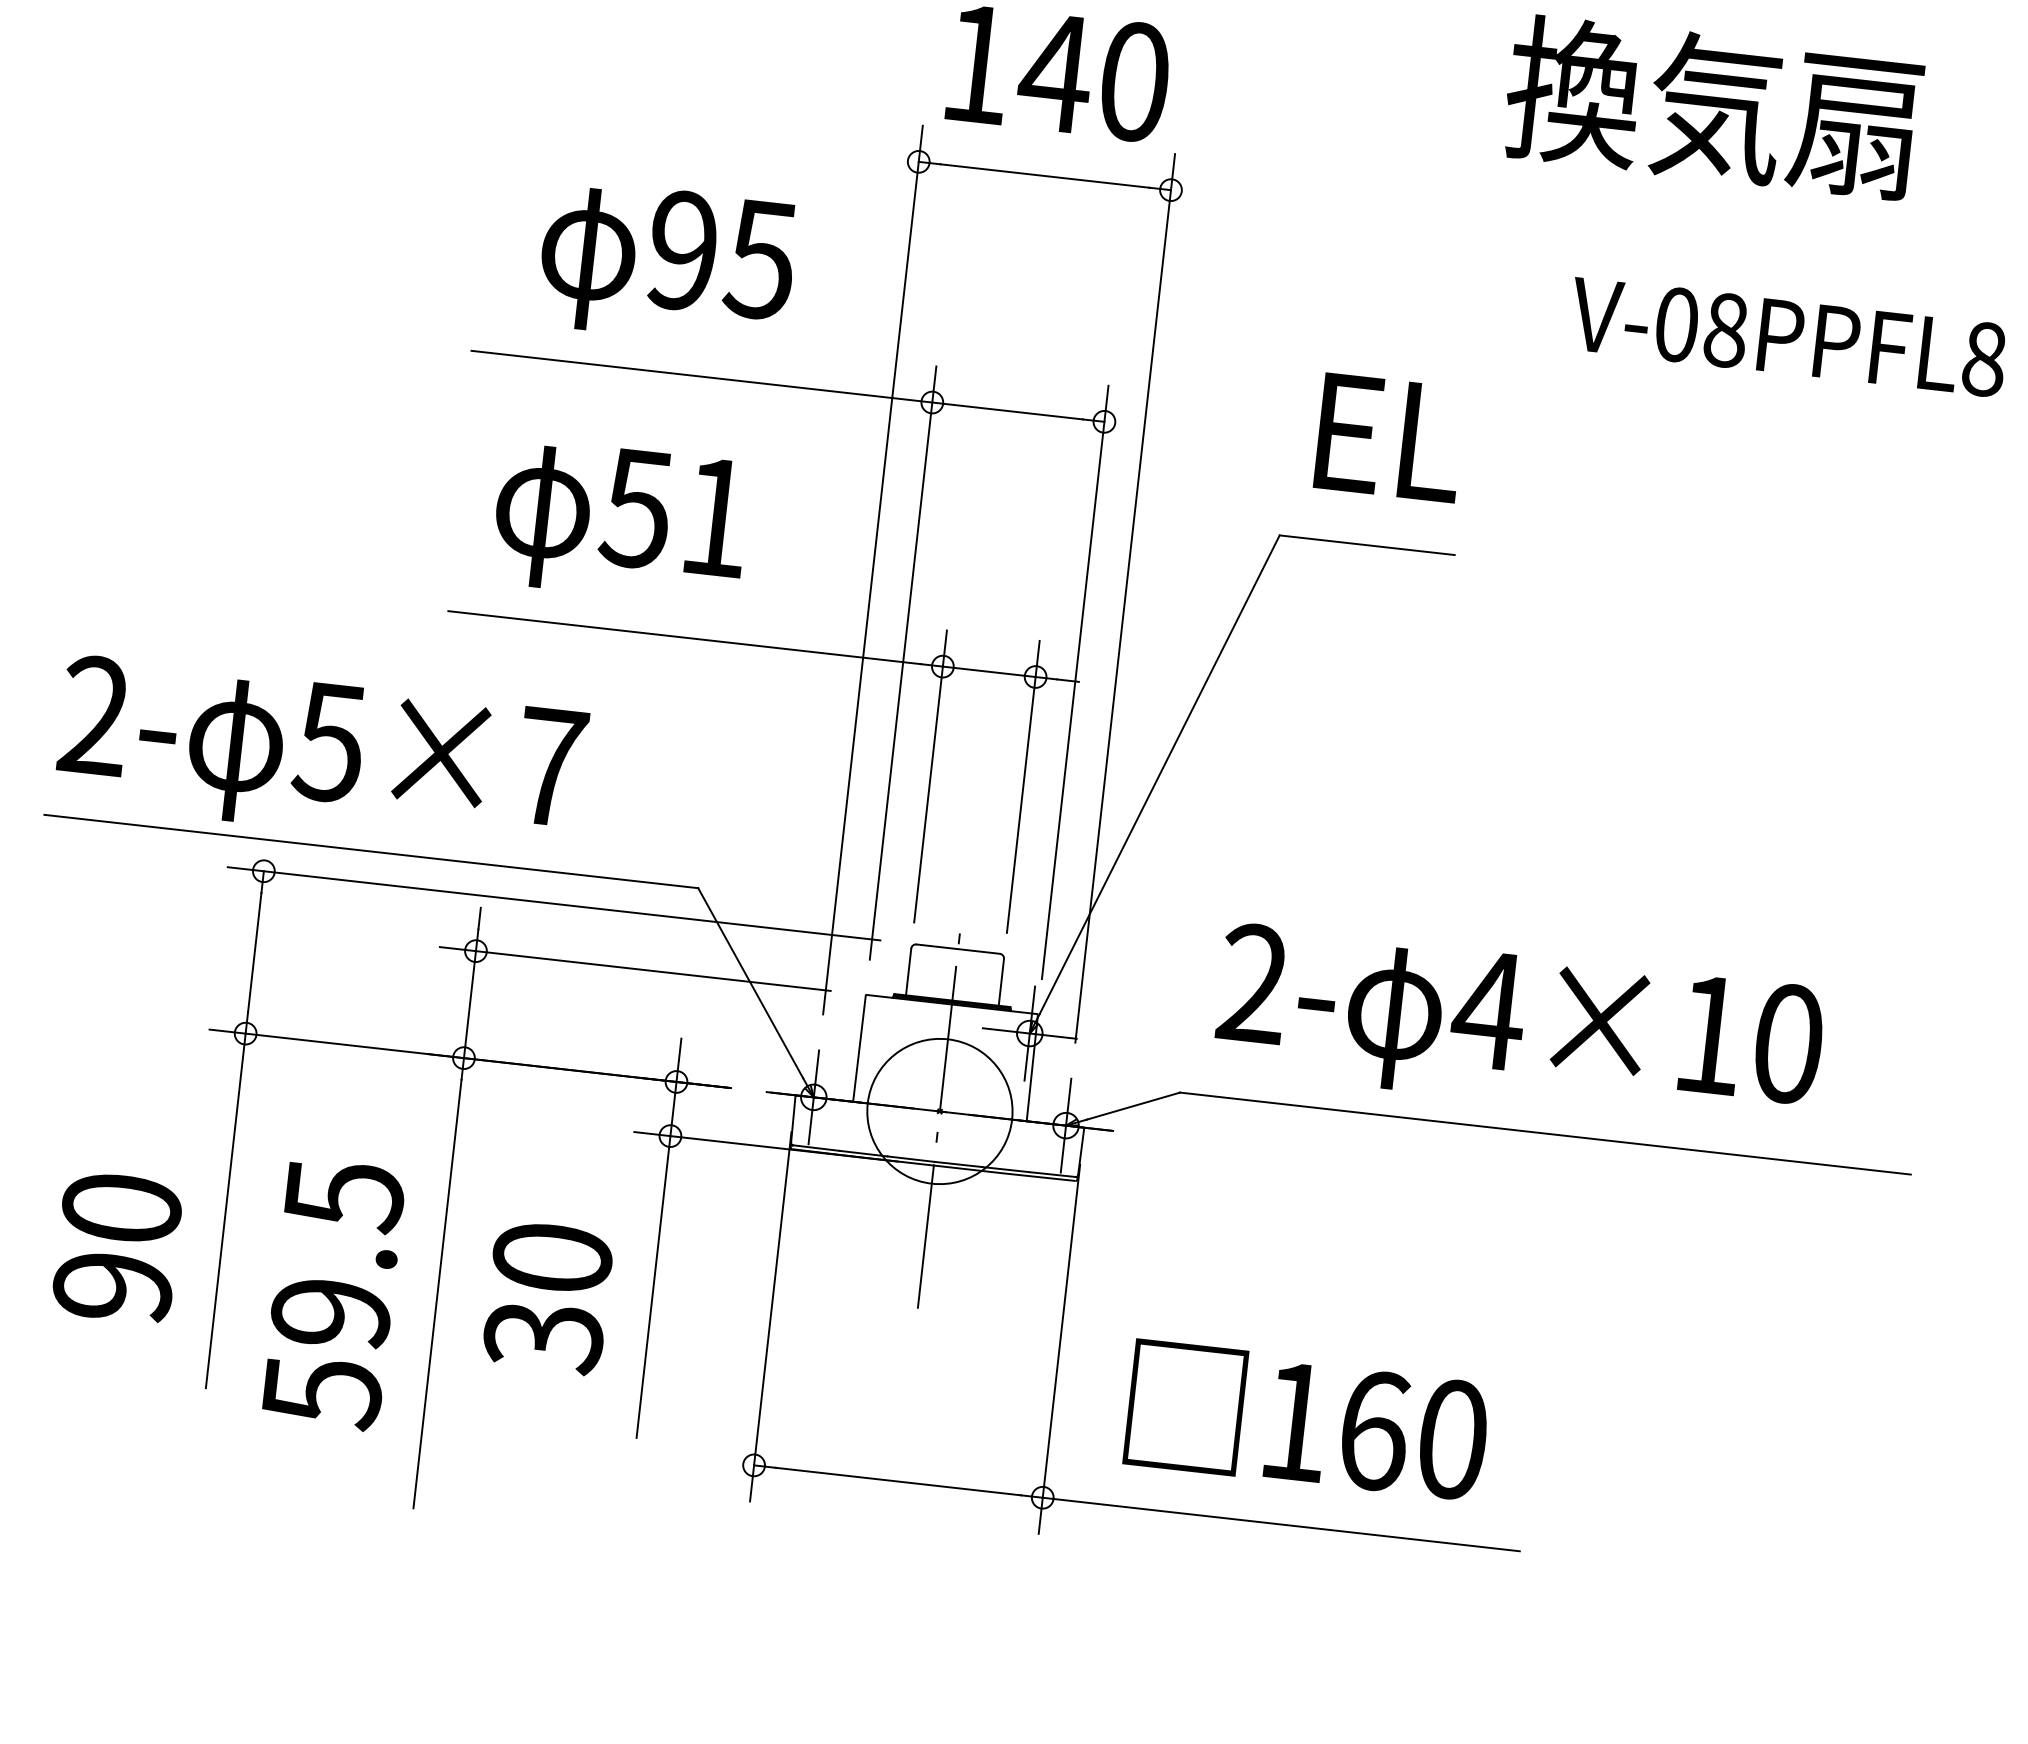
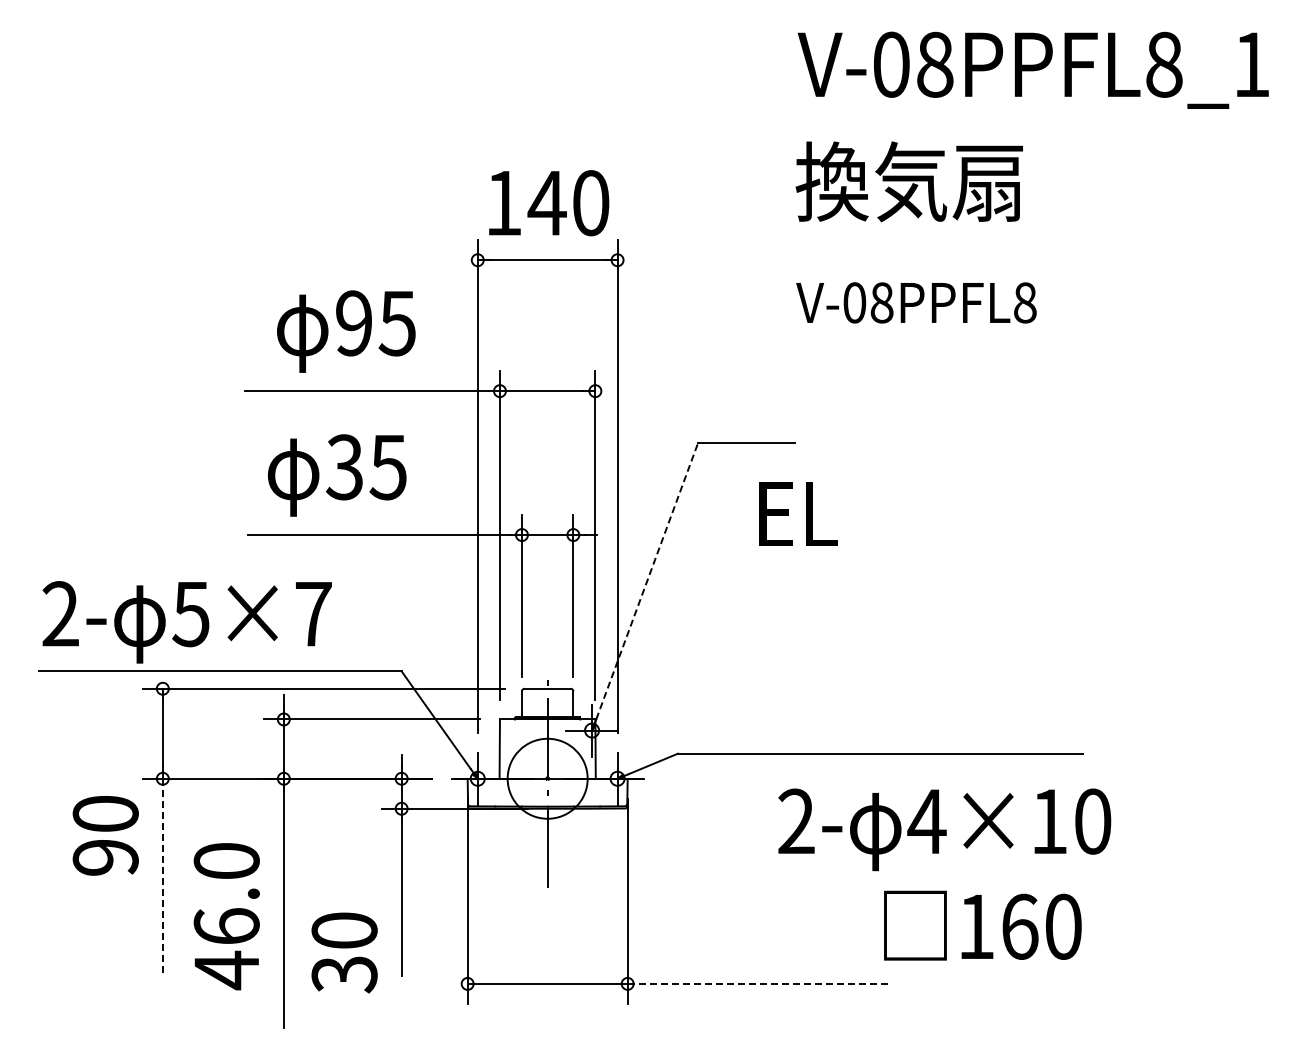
text: (1788, 336) -> (916, 302), moved
text: (1389, 436) -> (798, 513), moved
text: (676, 513) -> (366, 467), 51 -> 35
line: (1160, 773) -> (647, 580), solid -> dashed
text: (1518, 1027) -> (944, 829), moved
line: (225, 1211) -> (162, 877), solid -> dashed
text: (116, 1247) -> (105, 835), moved
text: (332, 1294) -> (226, 916), 59.5 -> 46.0
text: (547, 1297) -> (344, 952), moved
text: (1306, 1420) -> (982, 925), moved
line: (1282, 1523) -> (760, 983), solid -> dashed

